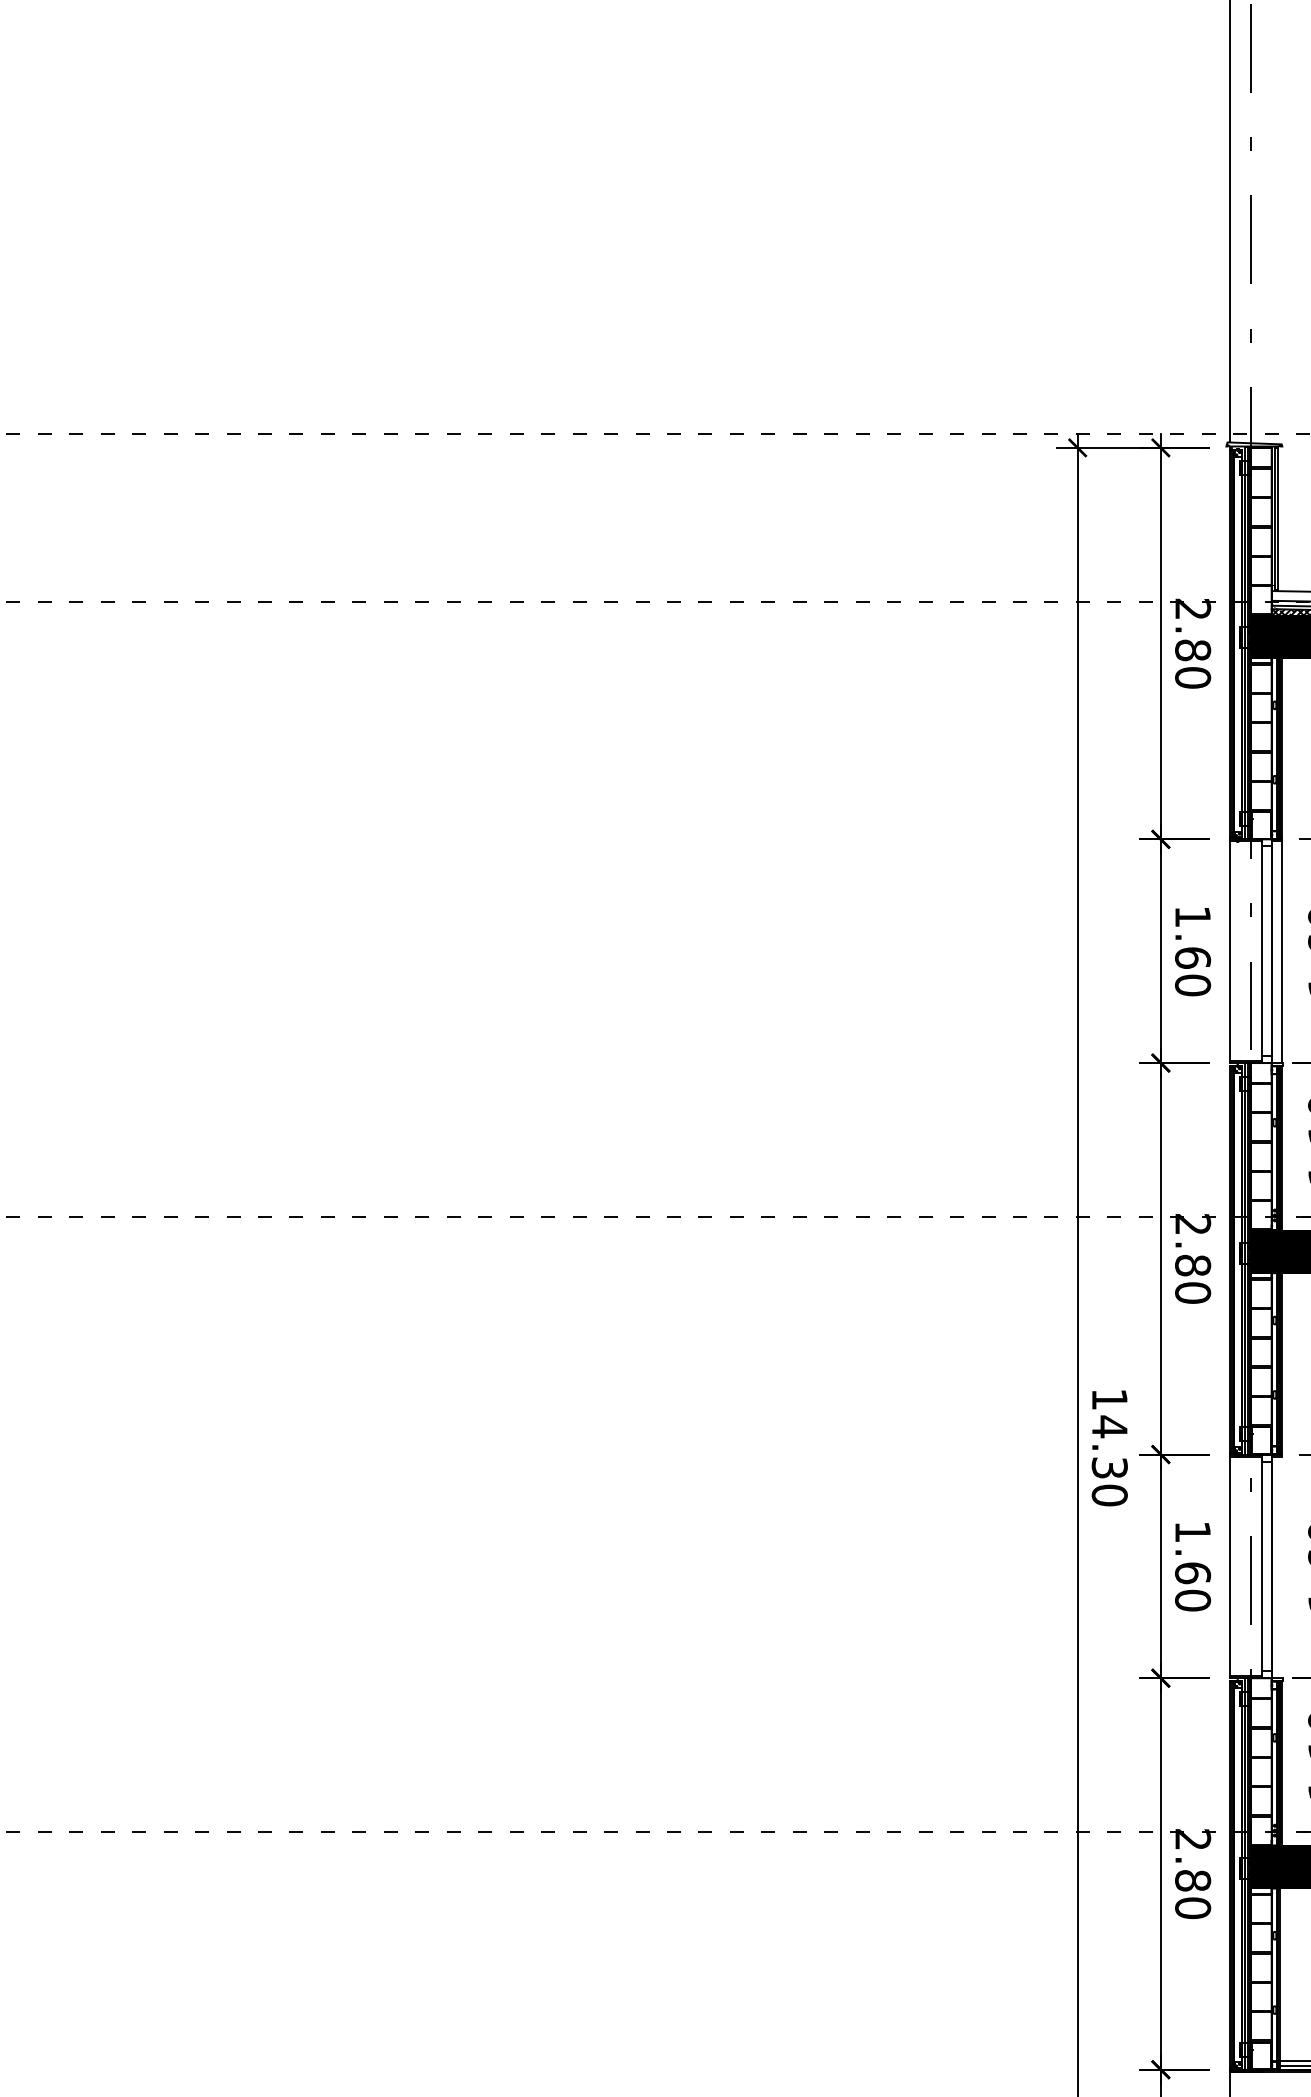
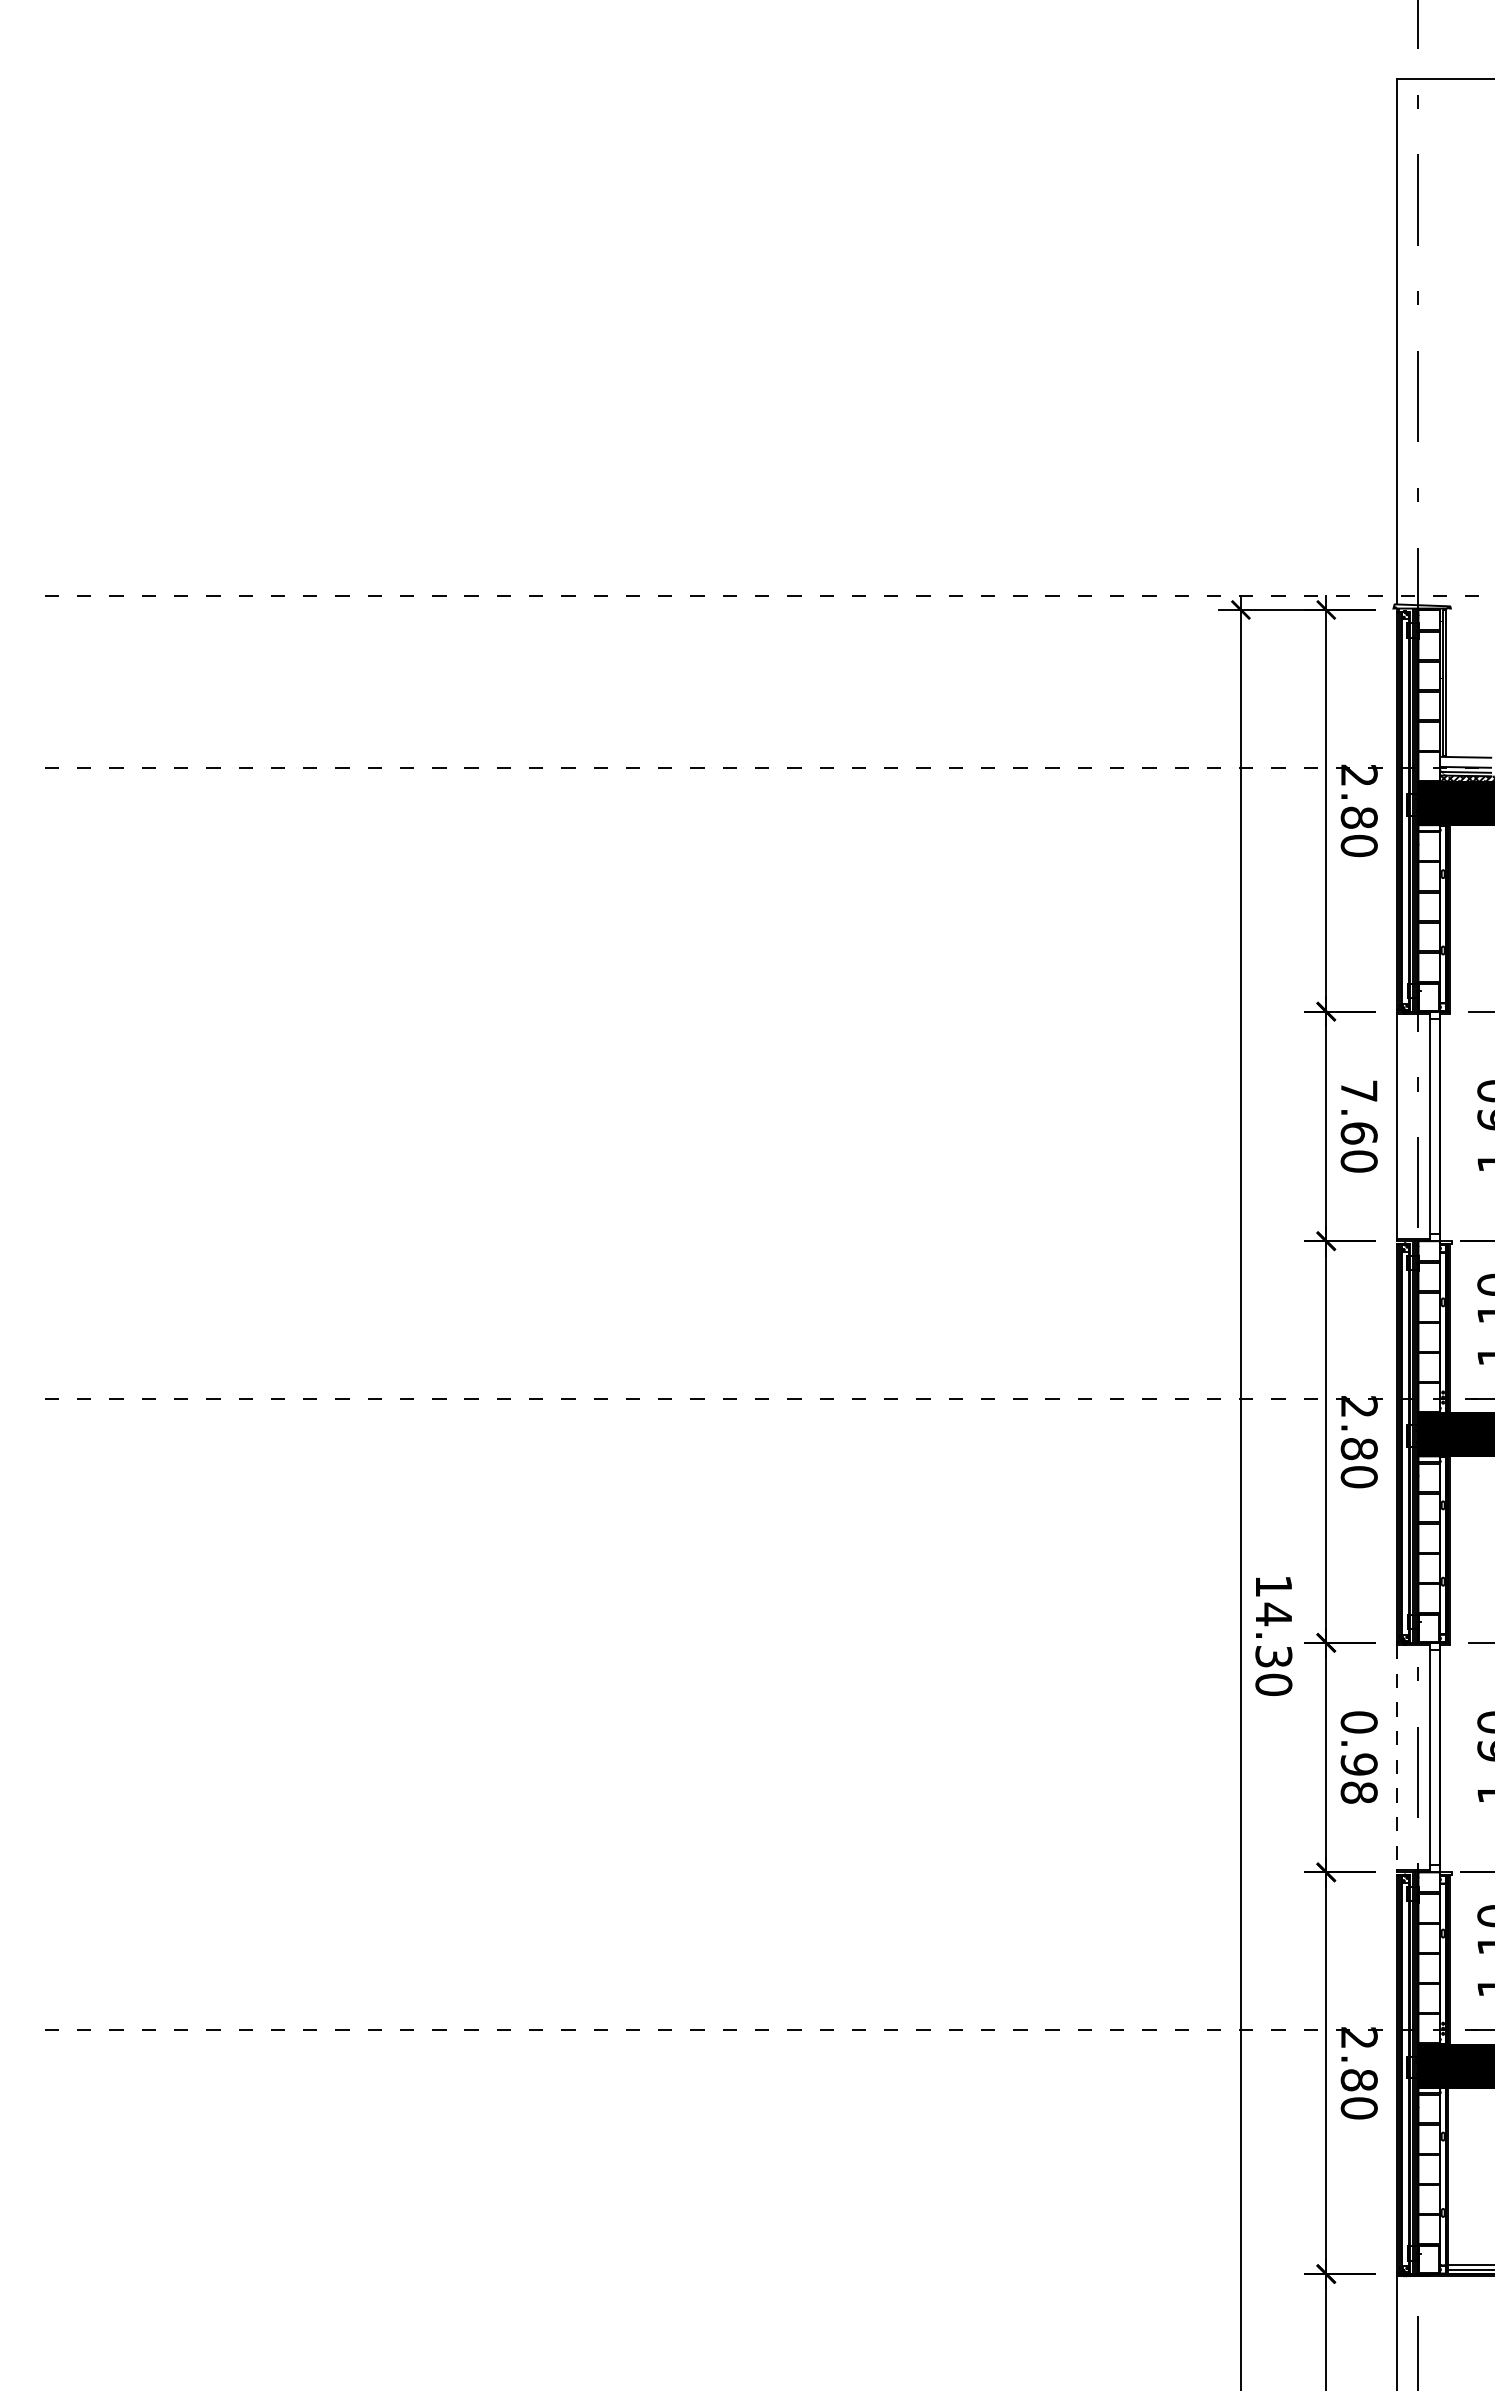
text: (1193, 916) -> (1359, 1090), 1.60 -> 7.60
line: (1281, 952) -> (1450, 1127), removed
text: (1192, 1566) -> (1358, 1757), 1.60 -> 0.98
line: (1229, 1566) -> (1396, 1757), solid -> dashed

